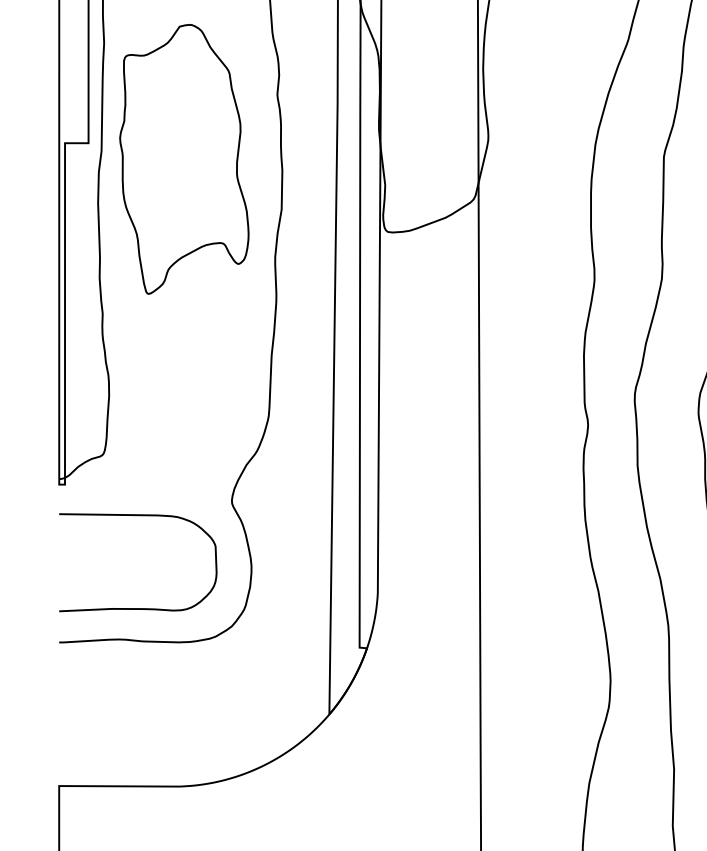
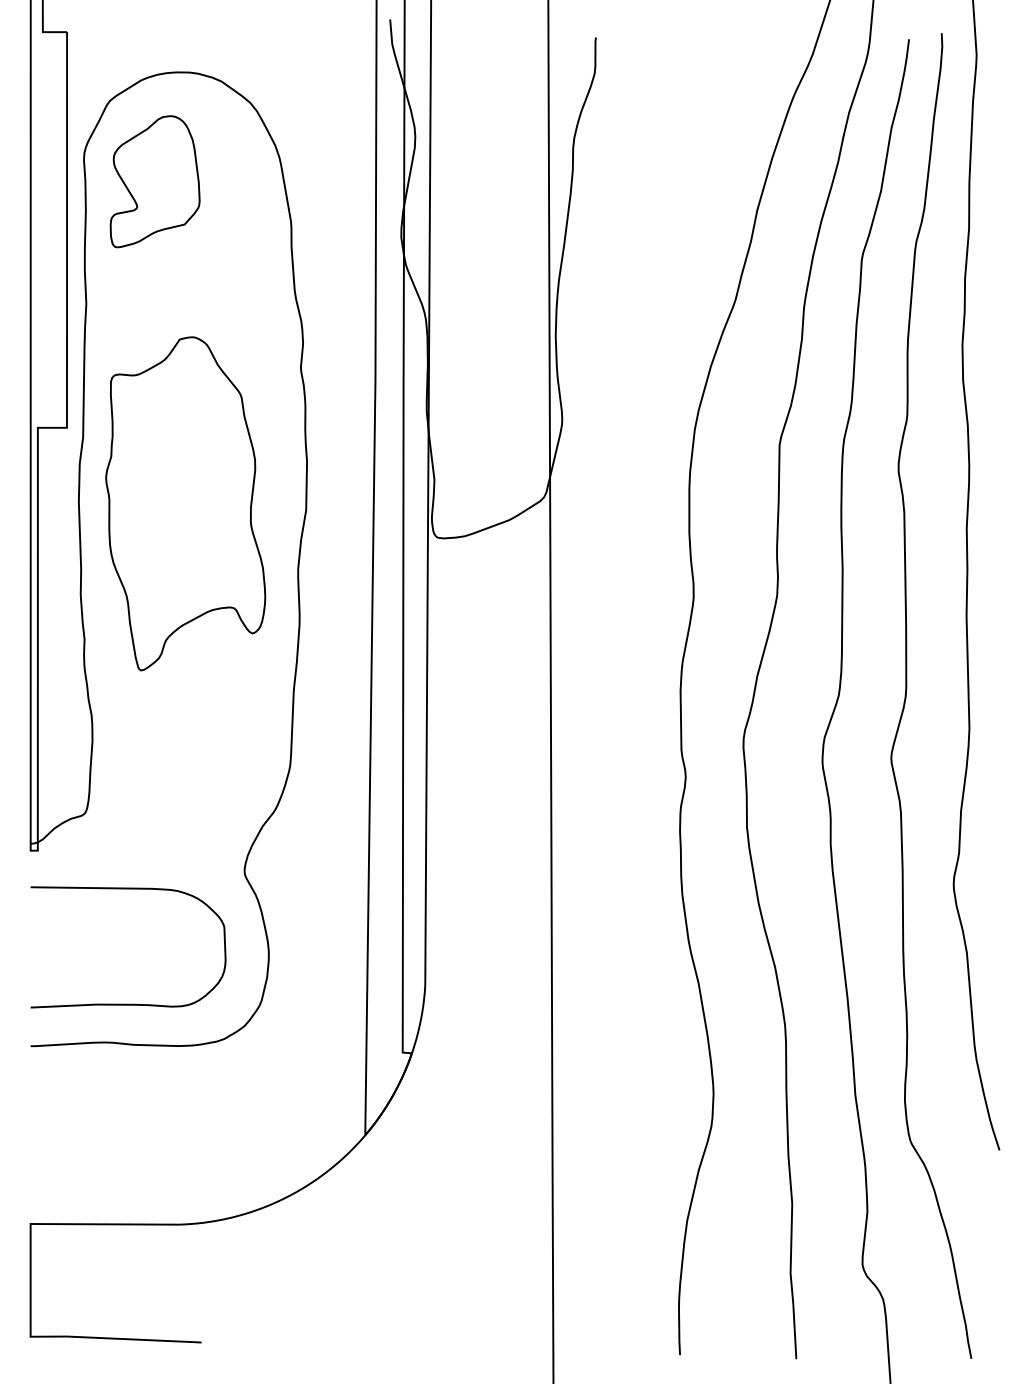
part: (184, 159) -> (185, 503), moved

